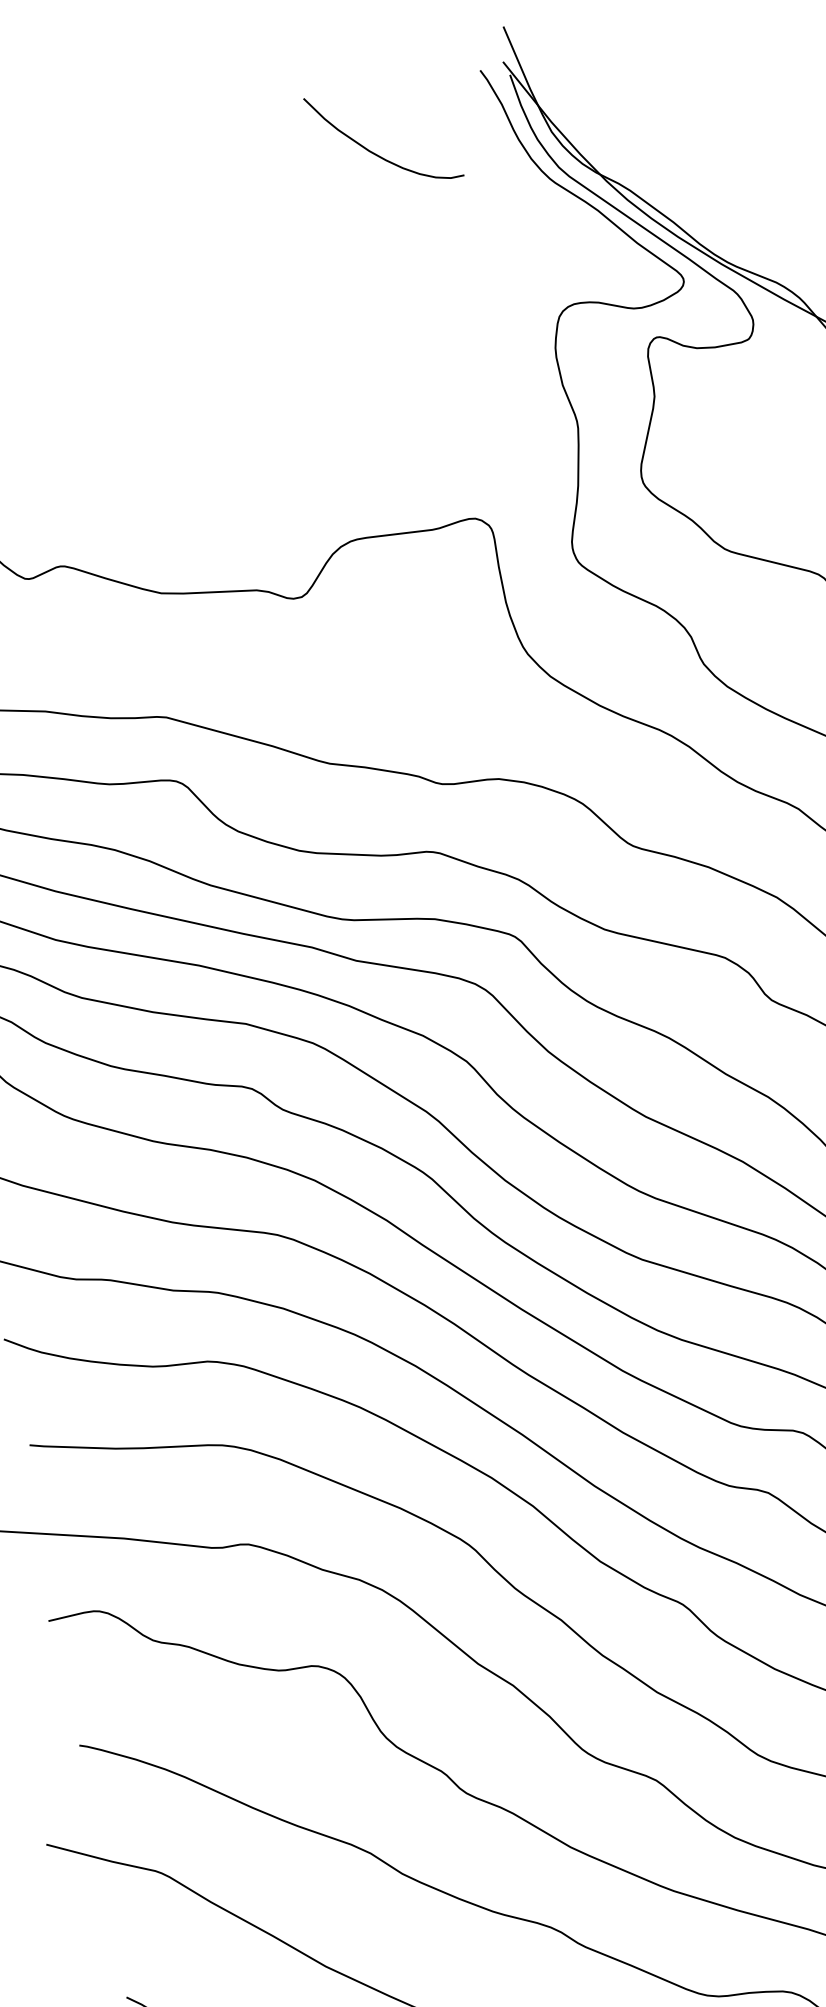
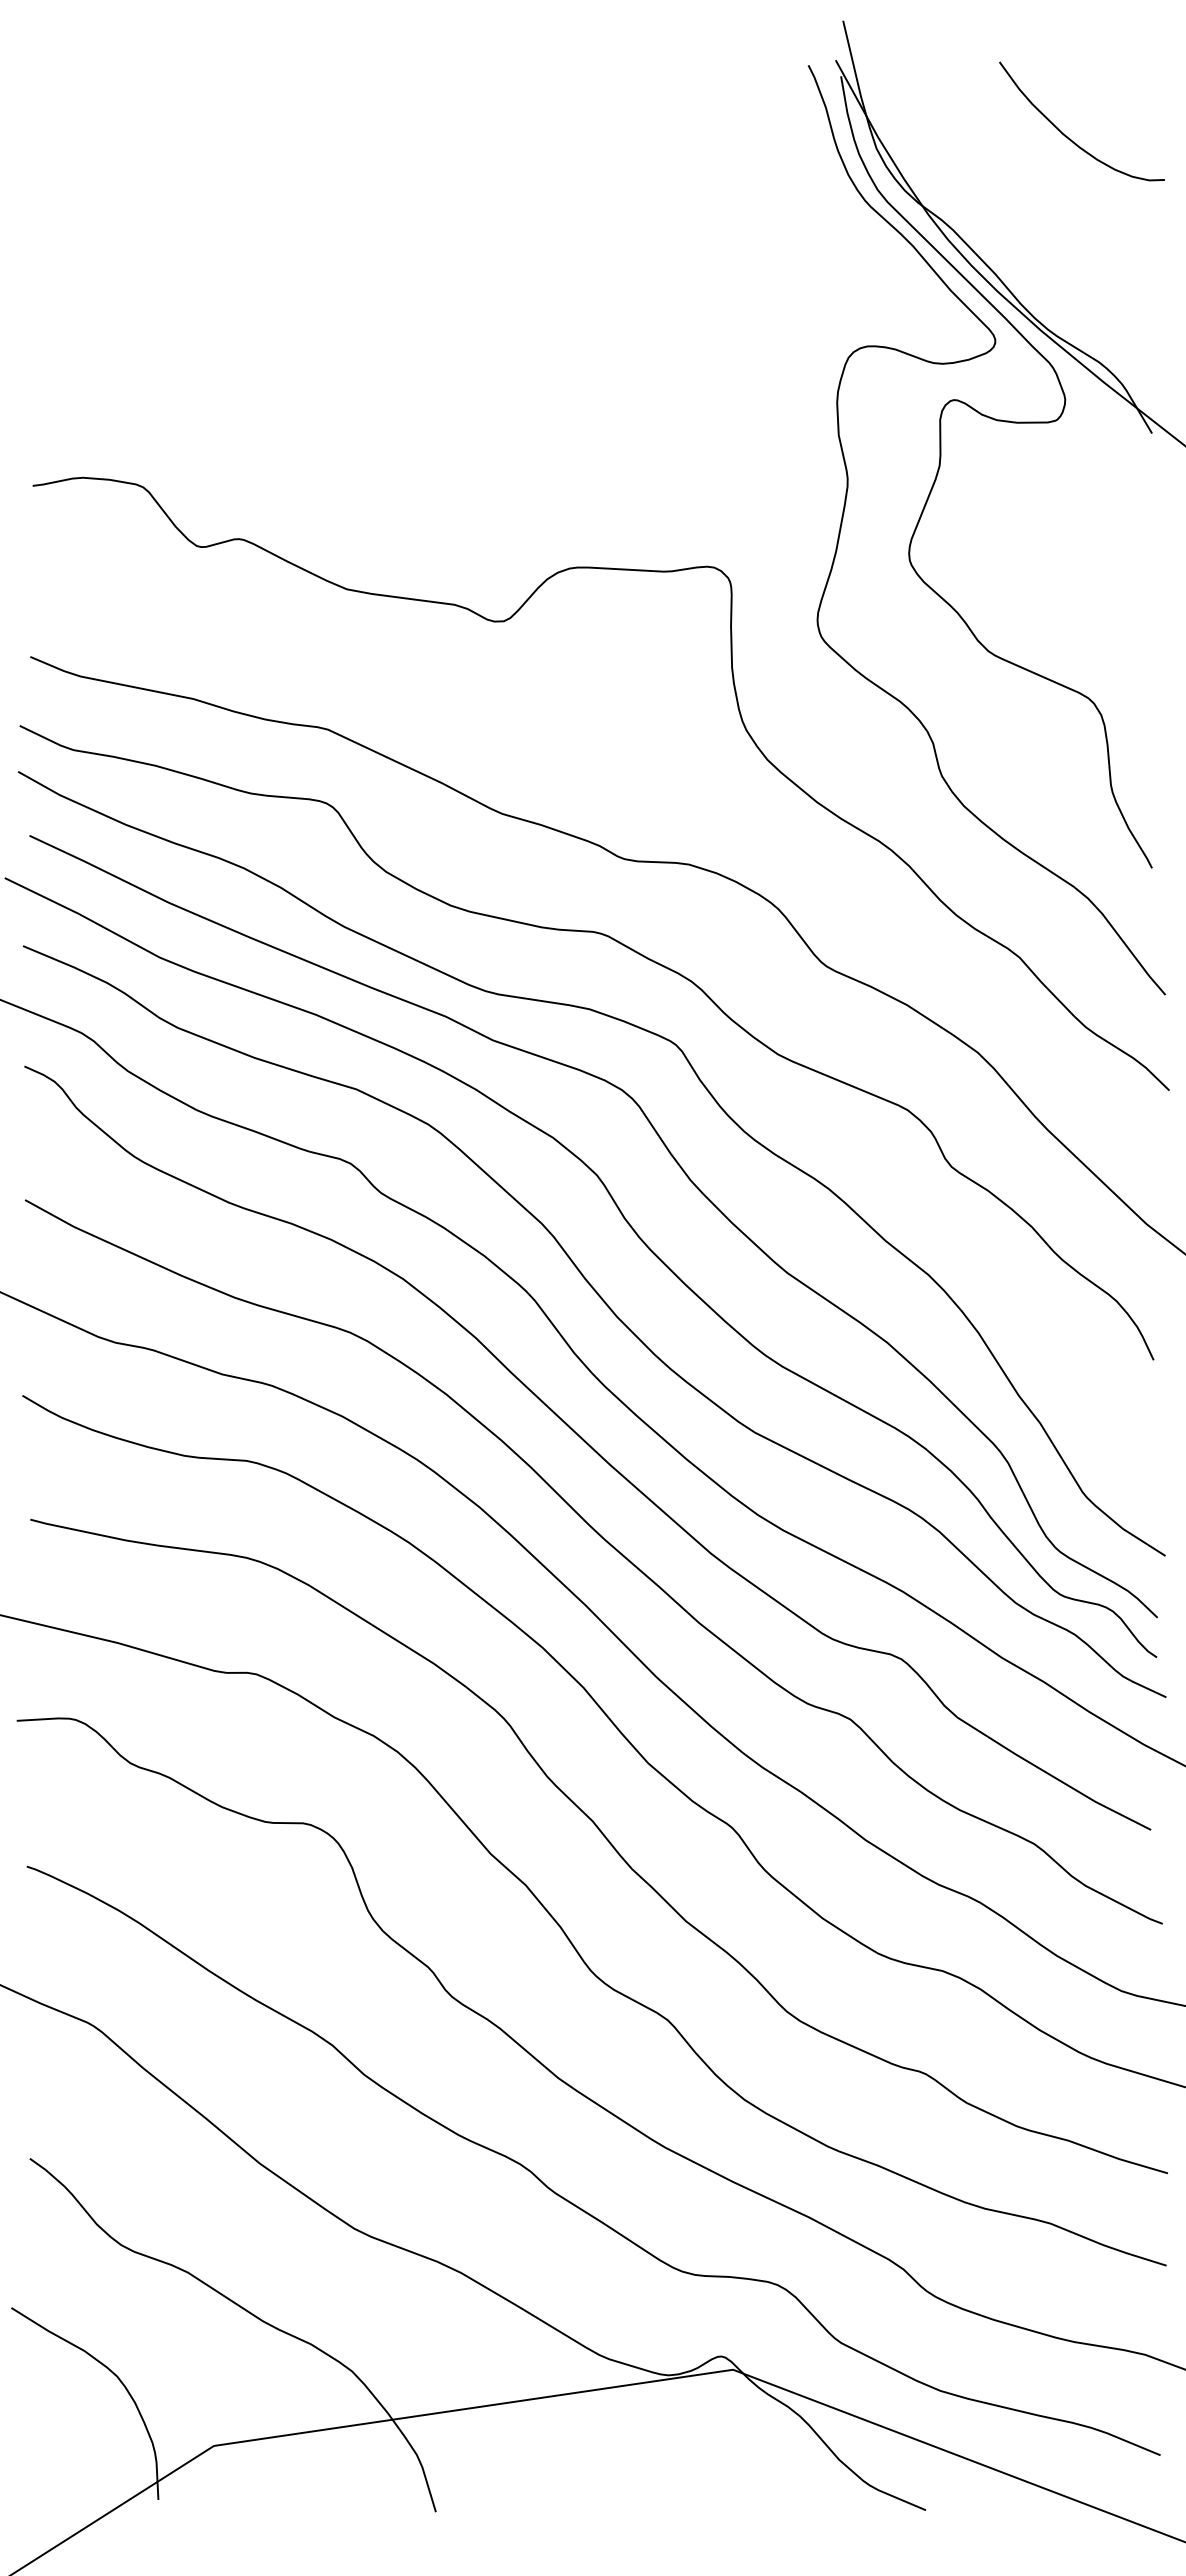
curve: (376, 153) -> (1070, 138), moved

